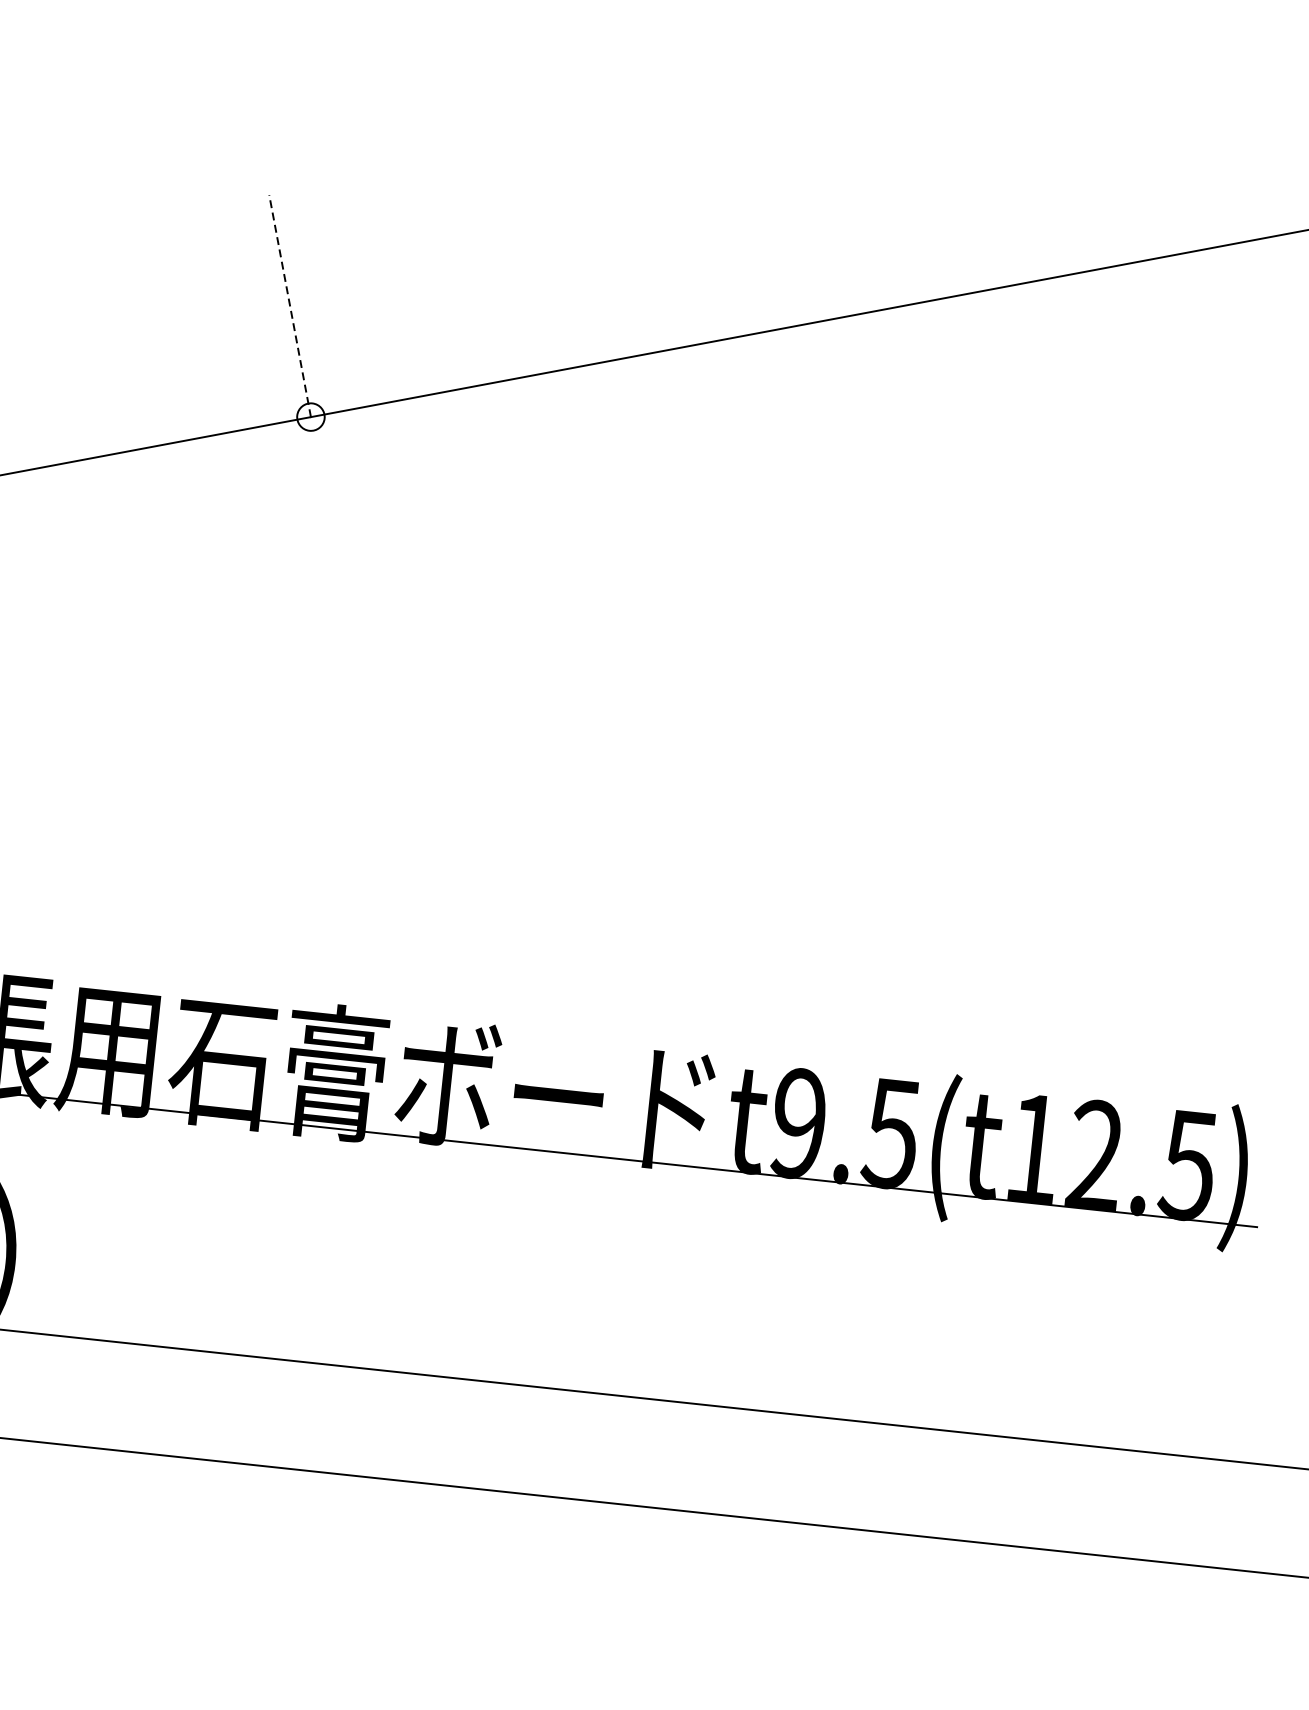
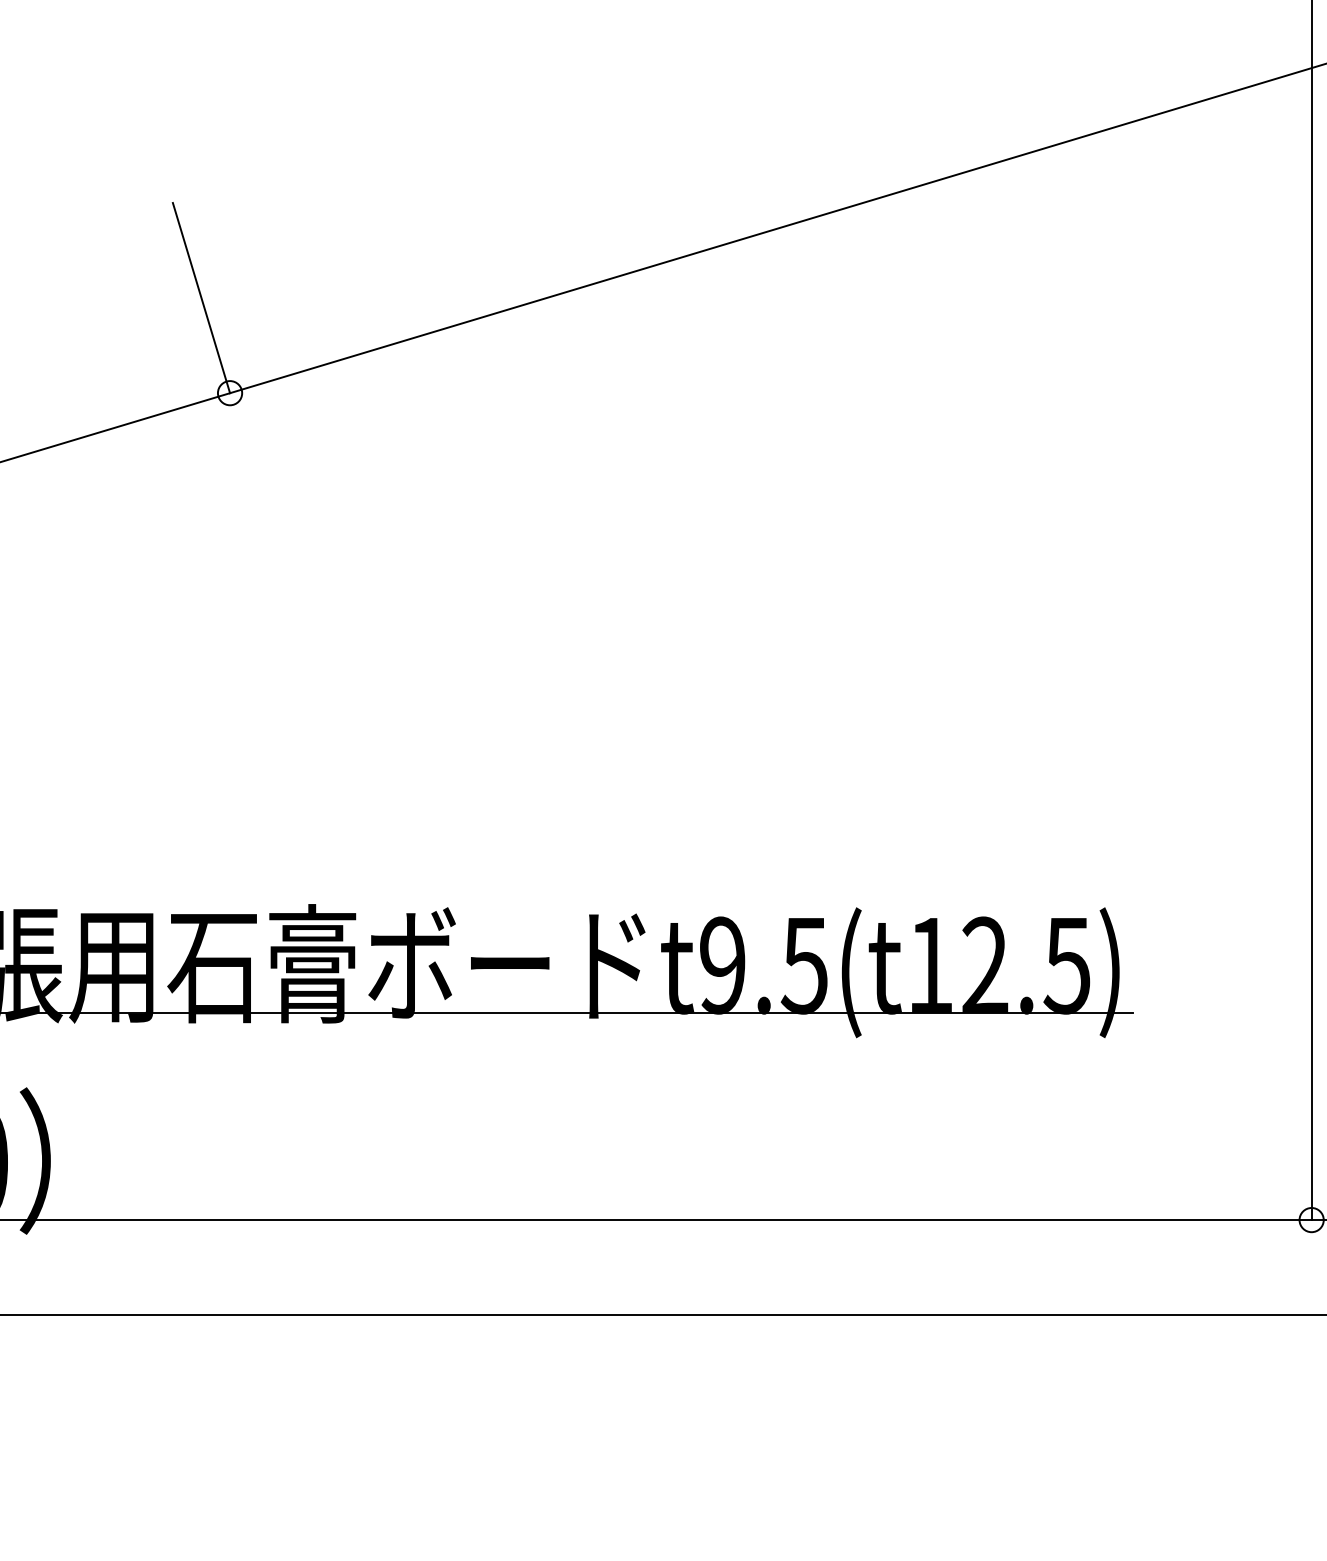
line: (290, 305) -> (201, 297), dashed -> solid

